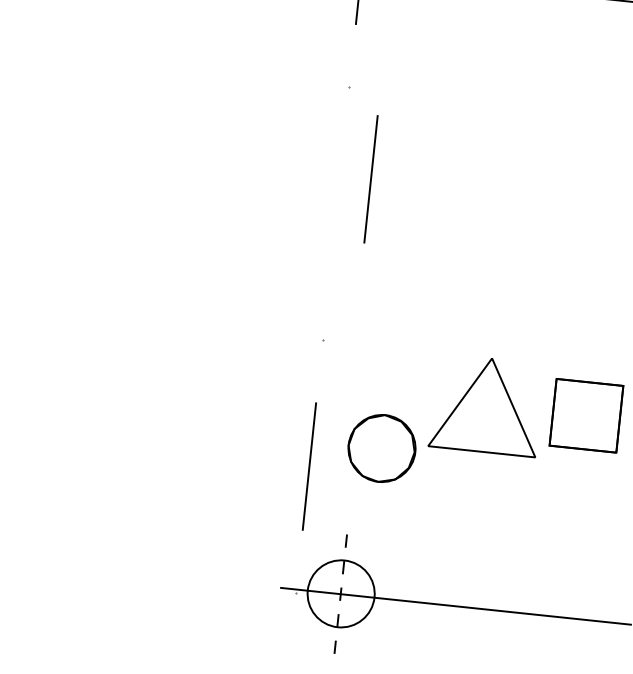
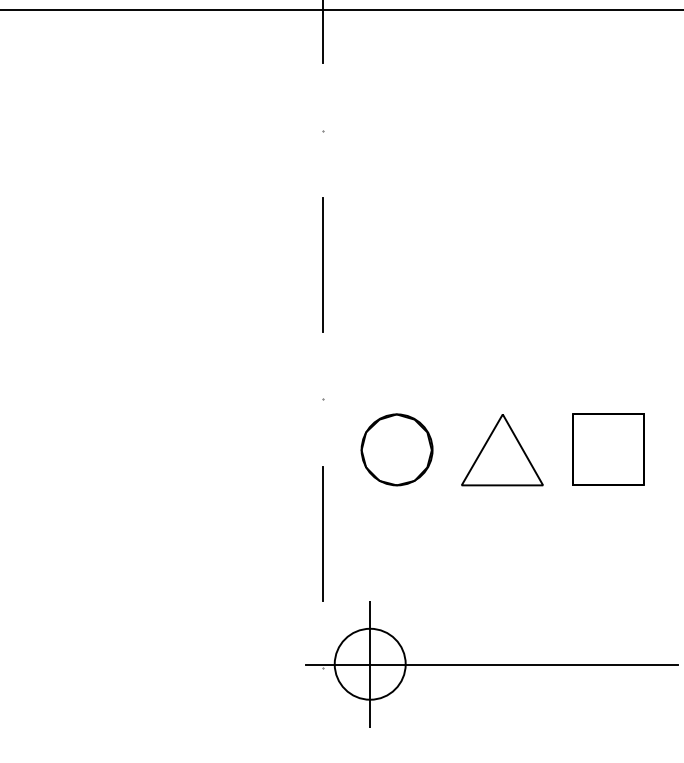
line: (370, 178) -> (322, 264), moved
part: (486, 405) -> (502, 450), size x0.71
part: (381, 448) -> (396, 449), moved
line: (340, 594) -> (369, 664), dashed -> solid

